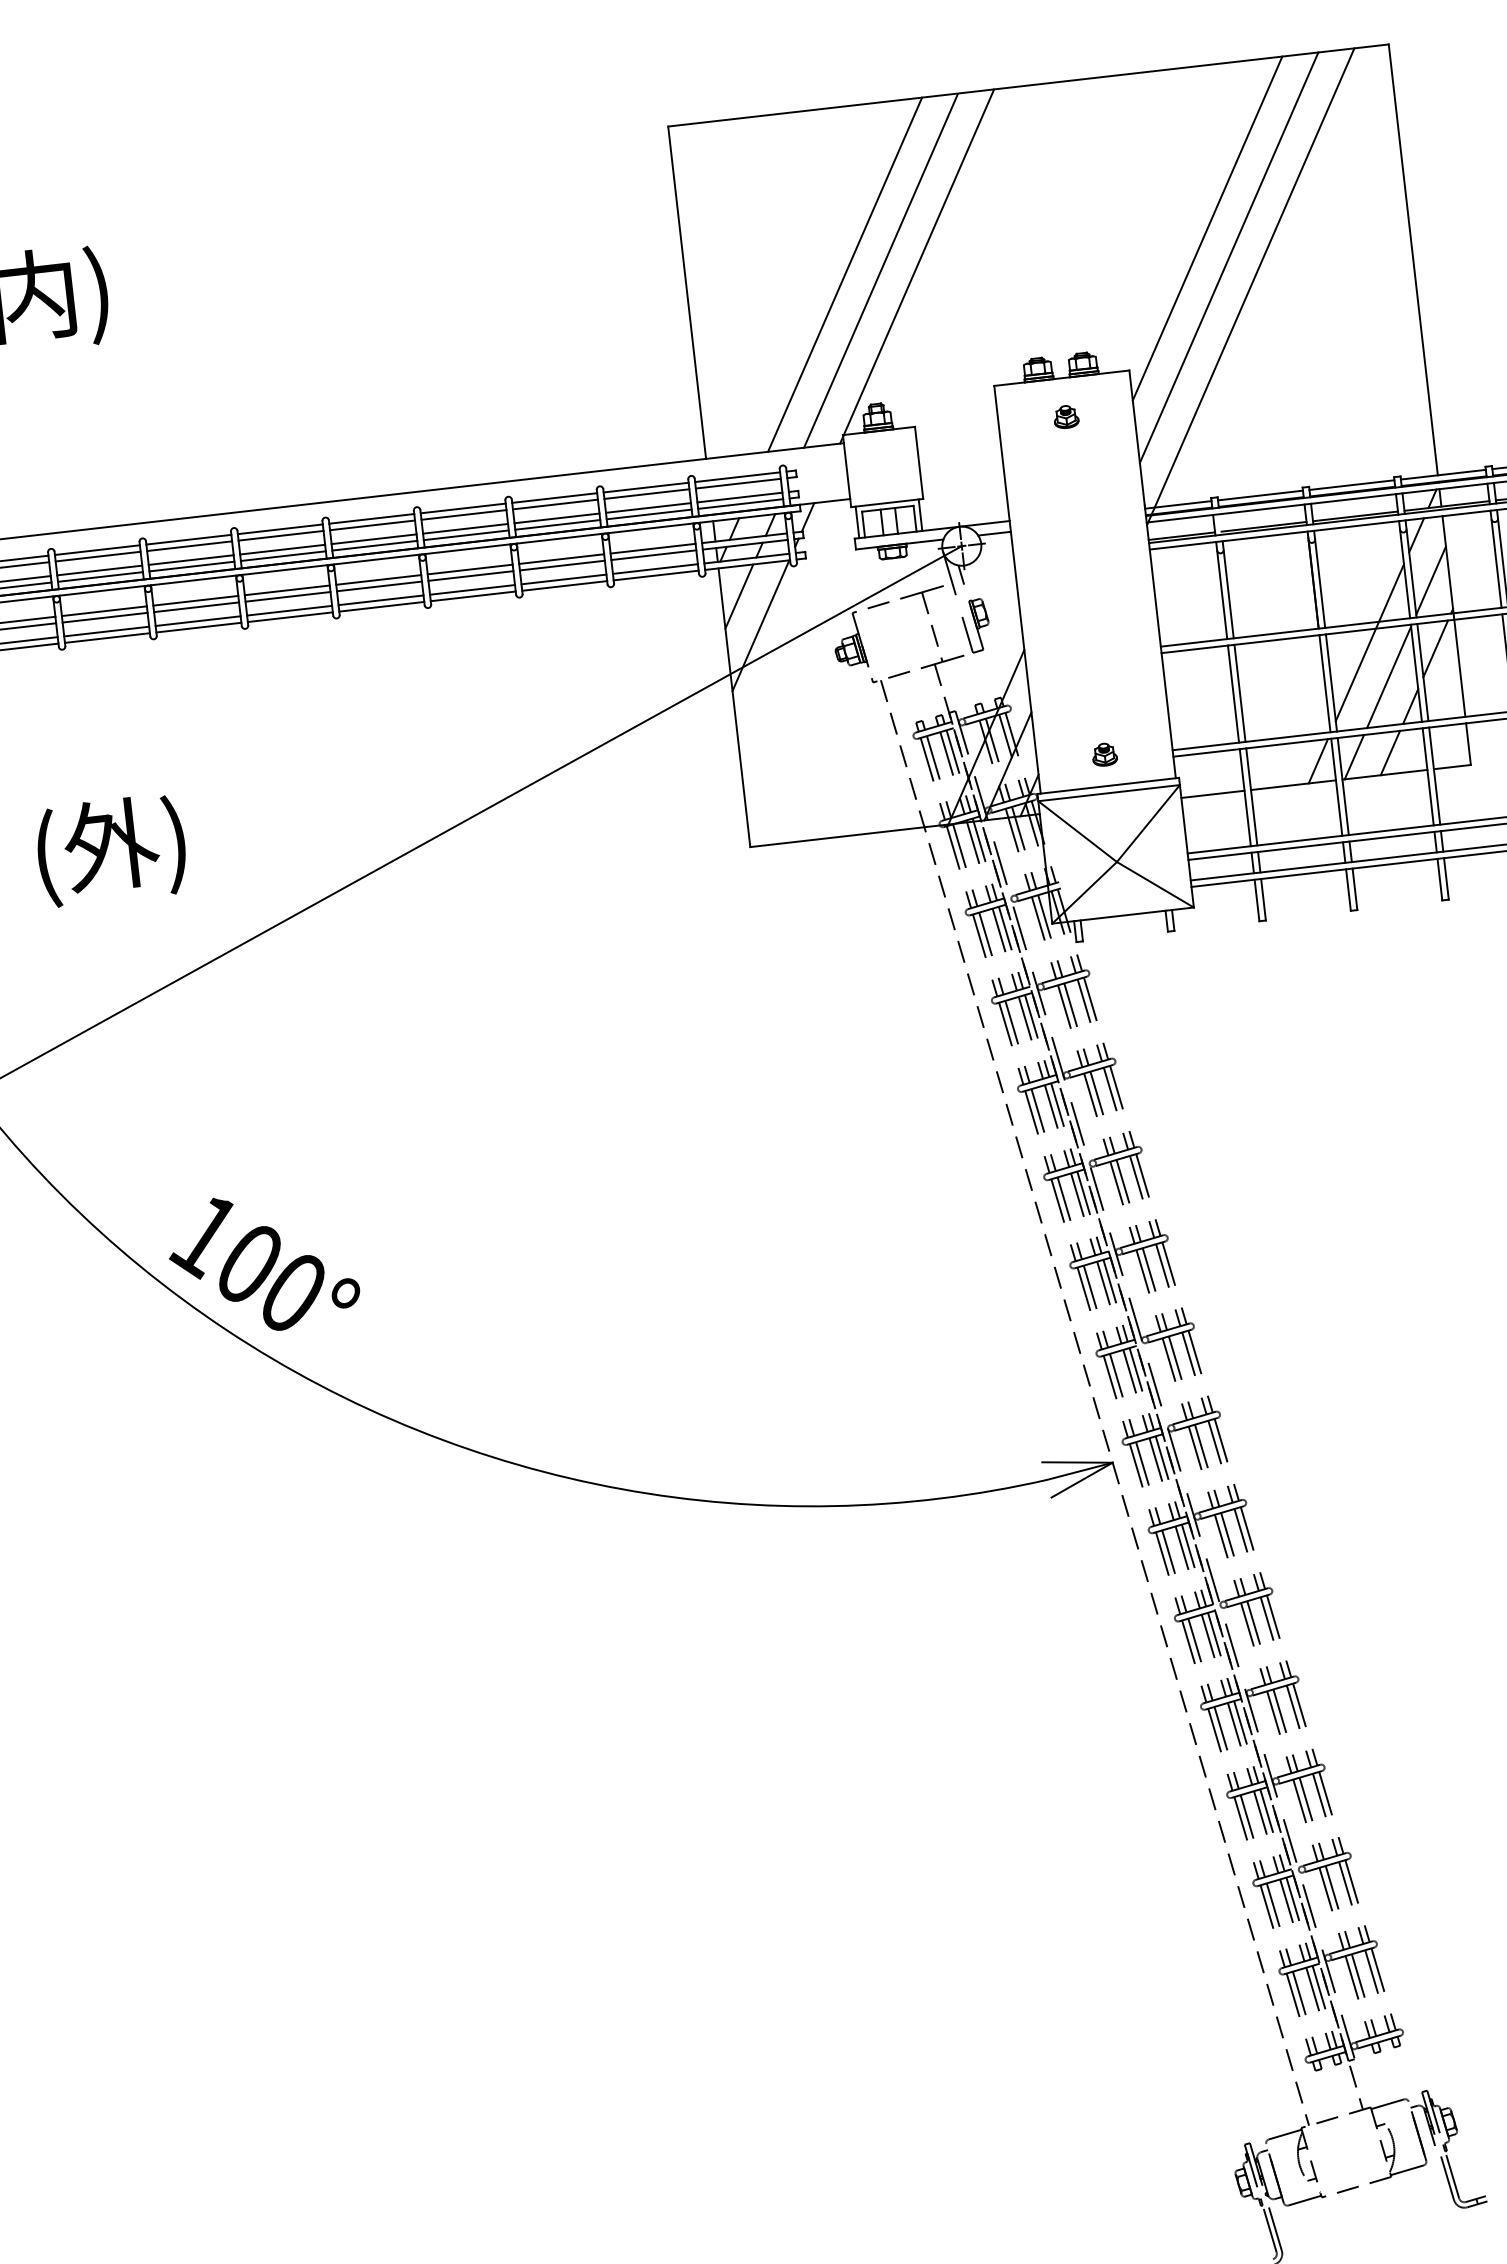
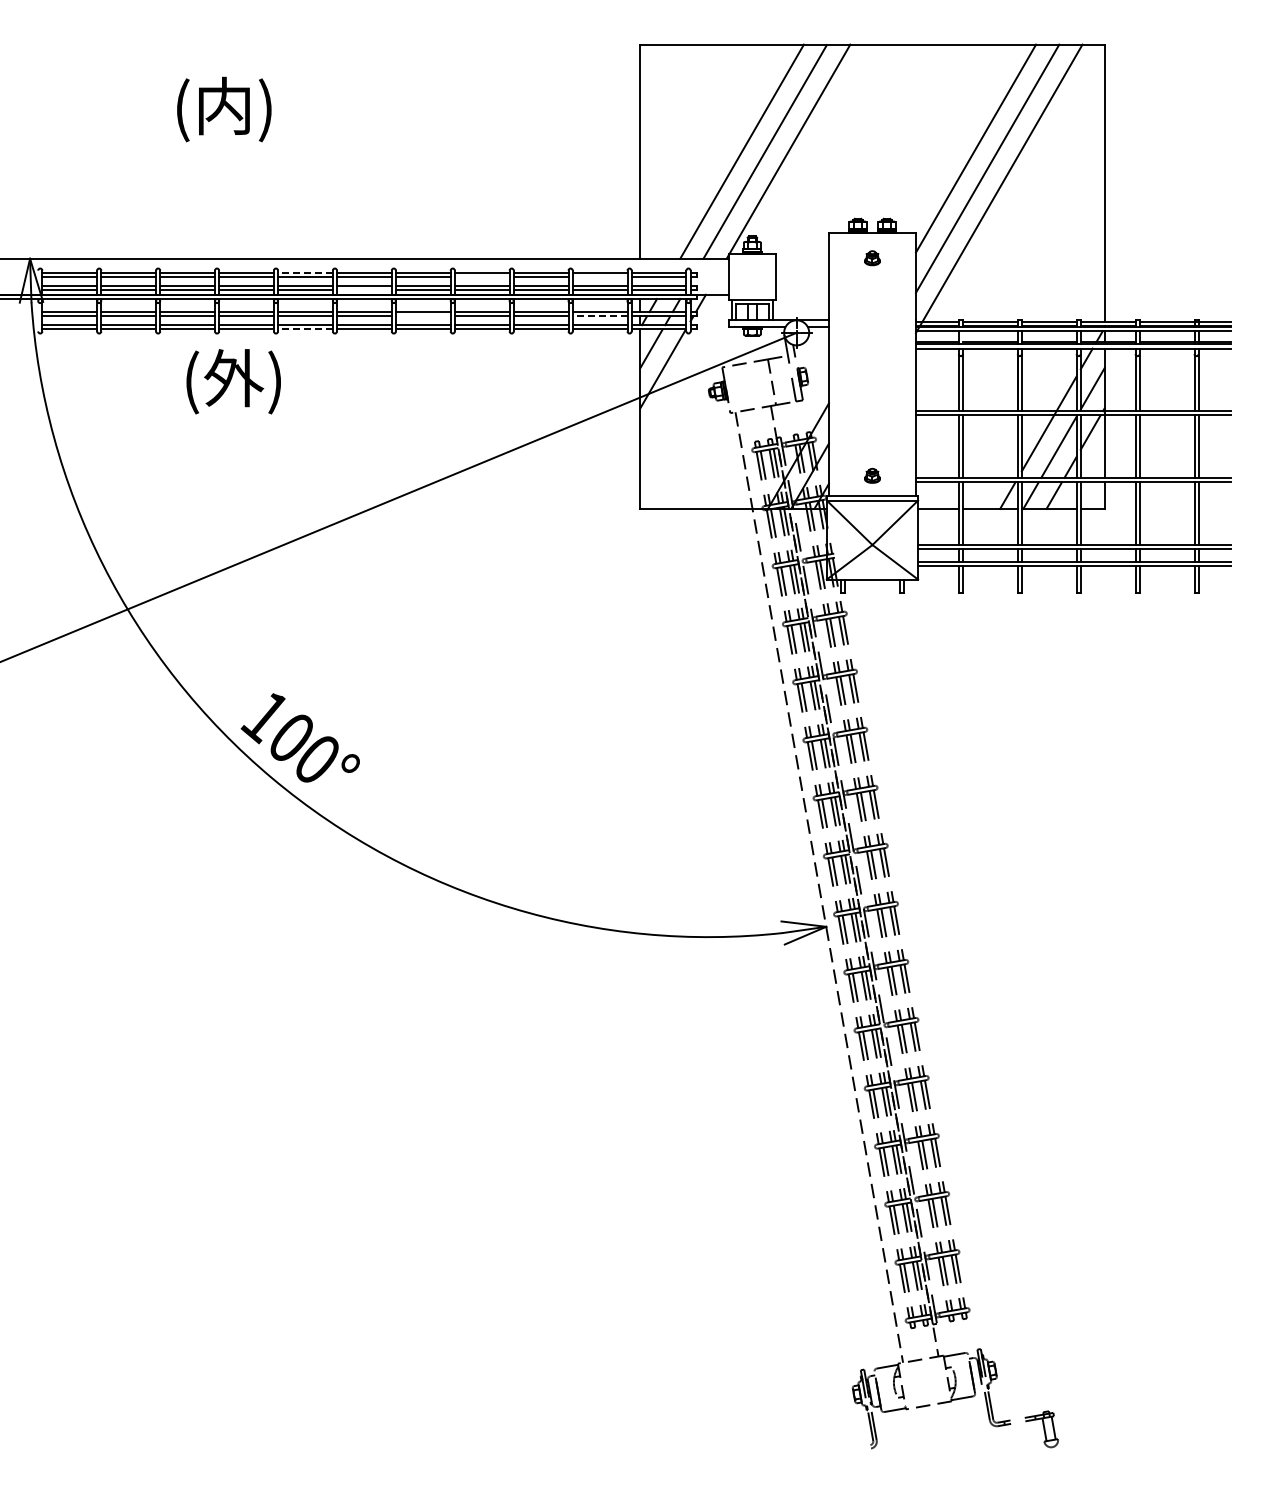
line: (645, 493) -> (599, 276), removed
line: (462, 514) -> (481, 276), removed
line: (187, 539) -> (304, 272), solid -> dashed
line: (652, 555) -> (599, 316), solid -> dashed
line: (283, 556) -> (364, 290), removed
line: (378, 586) -> (422, 316), removed
line: (197, 628) -> (304, 329), solid -> dashed
text: (111, 850) -> (233, 381), moved

